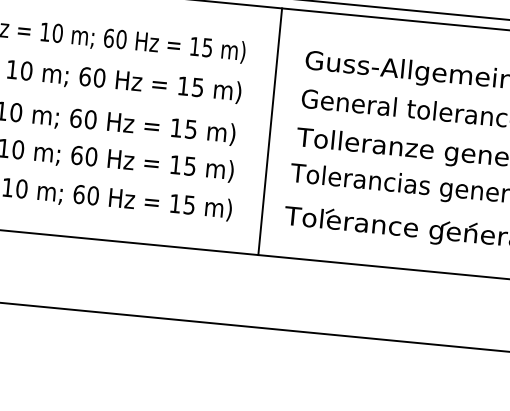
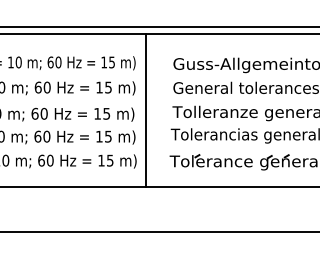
line: (269, 131) -> (145, 110), moved

